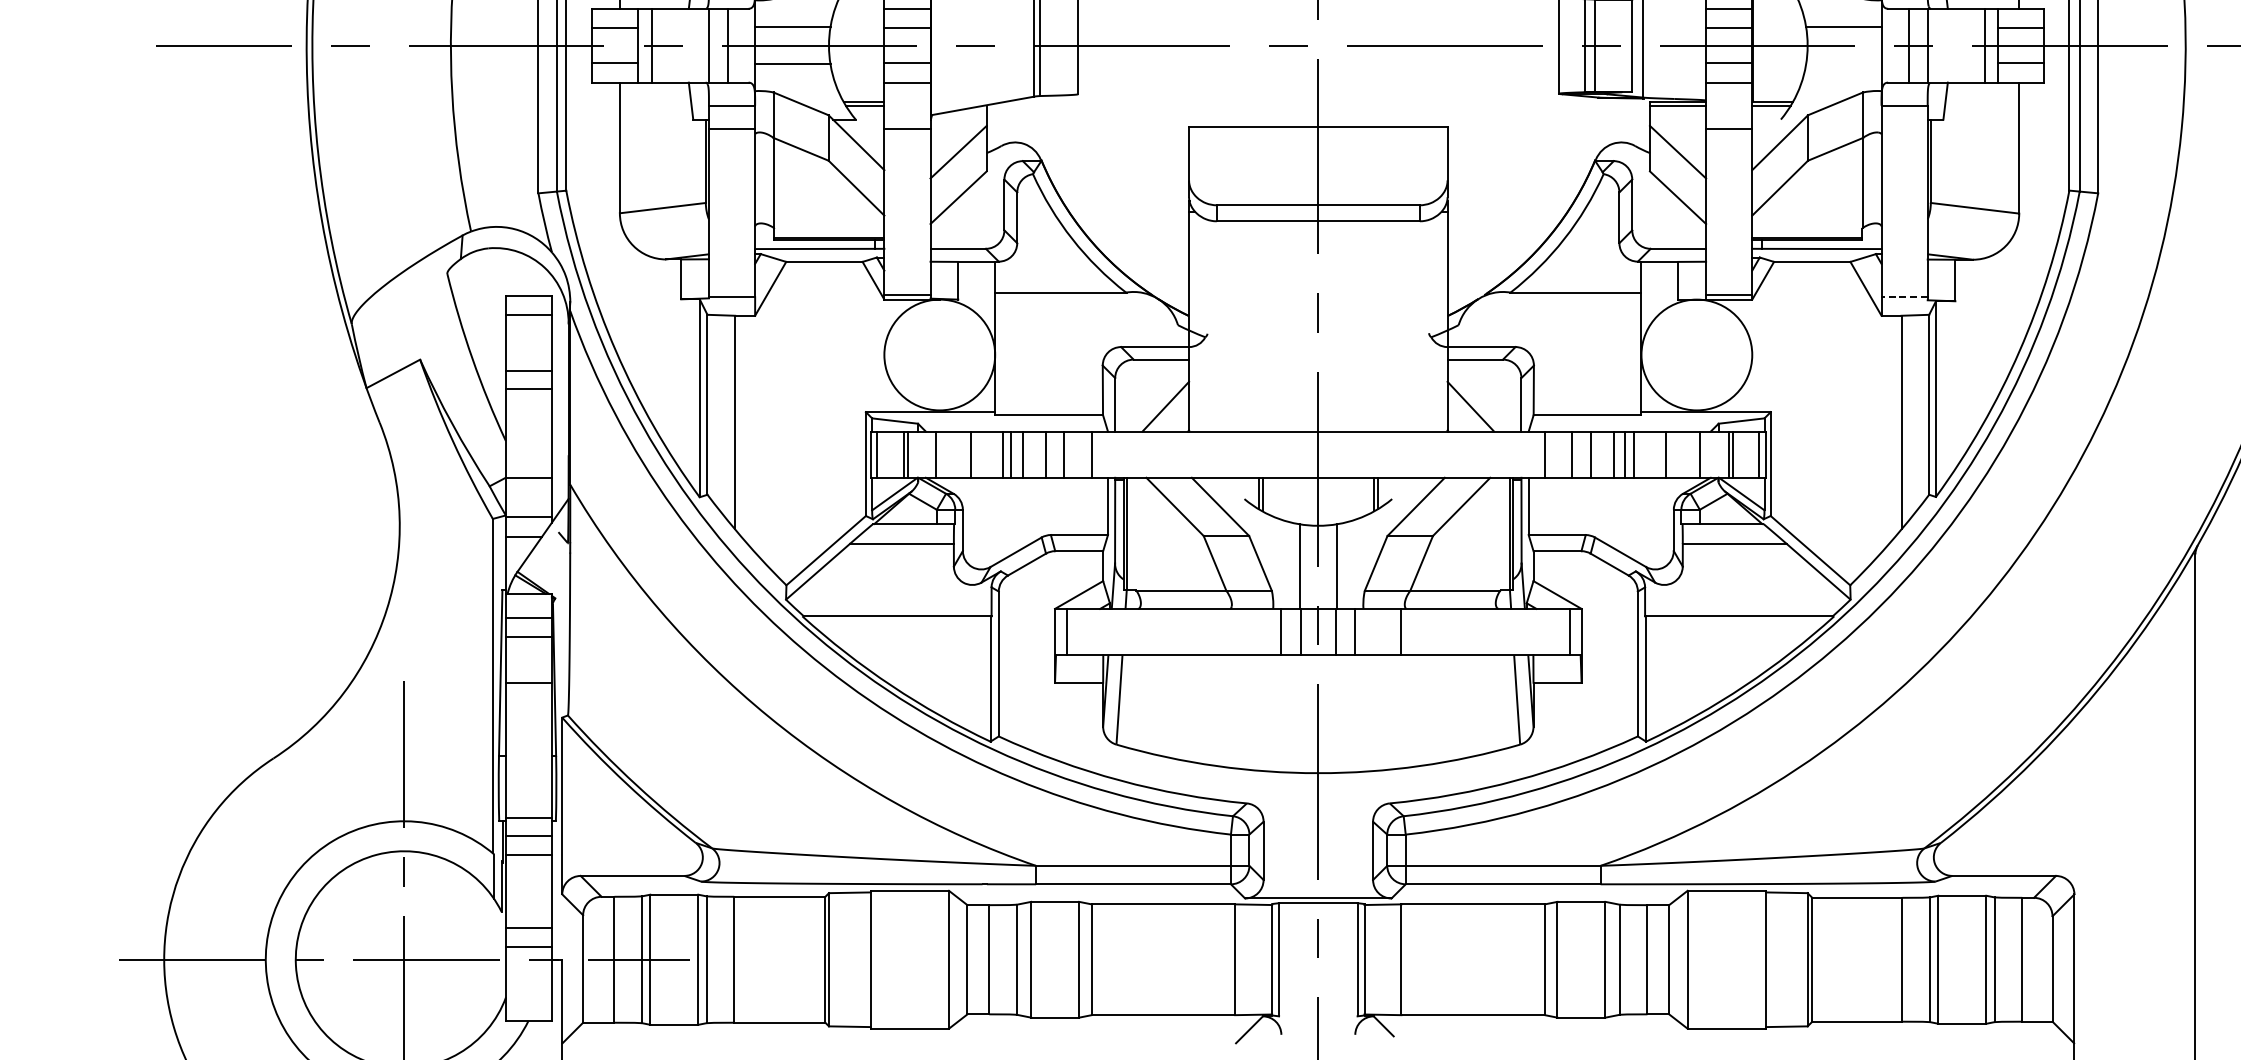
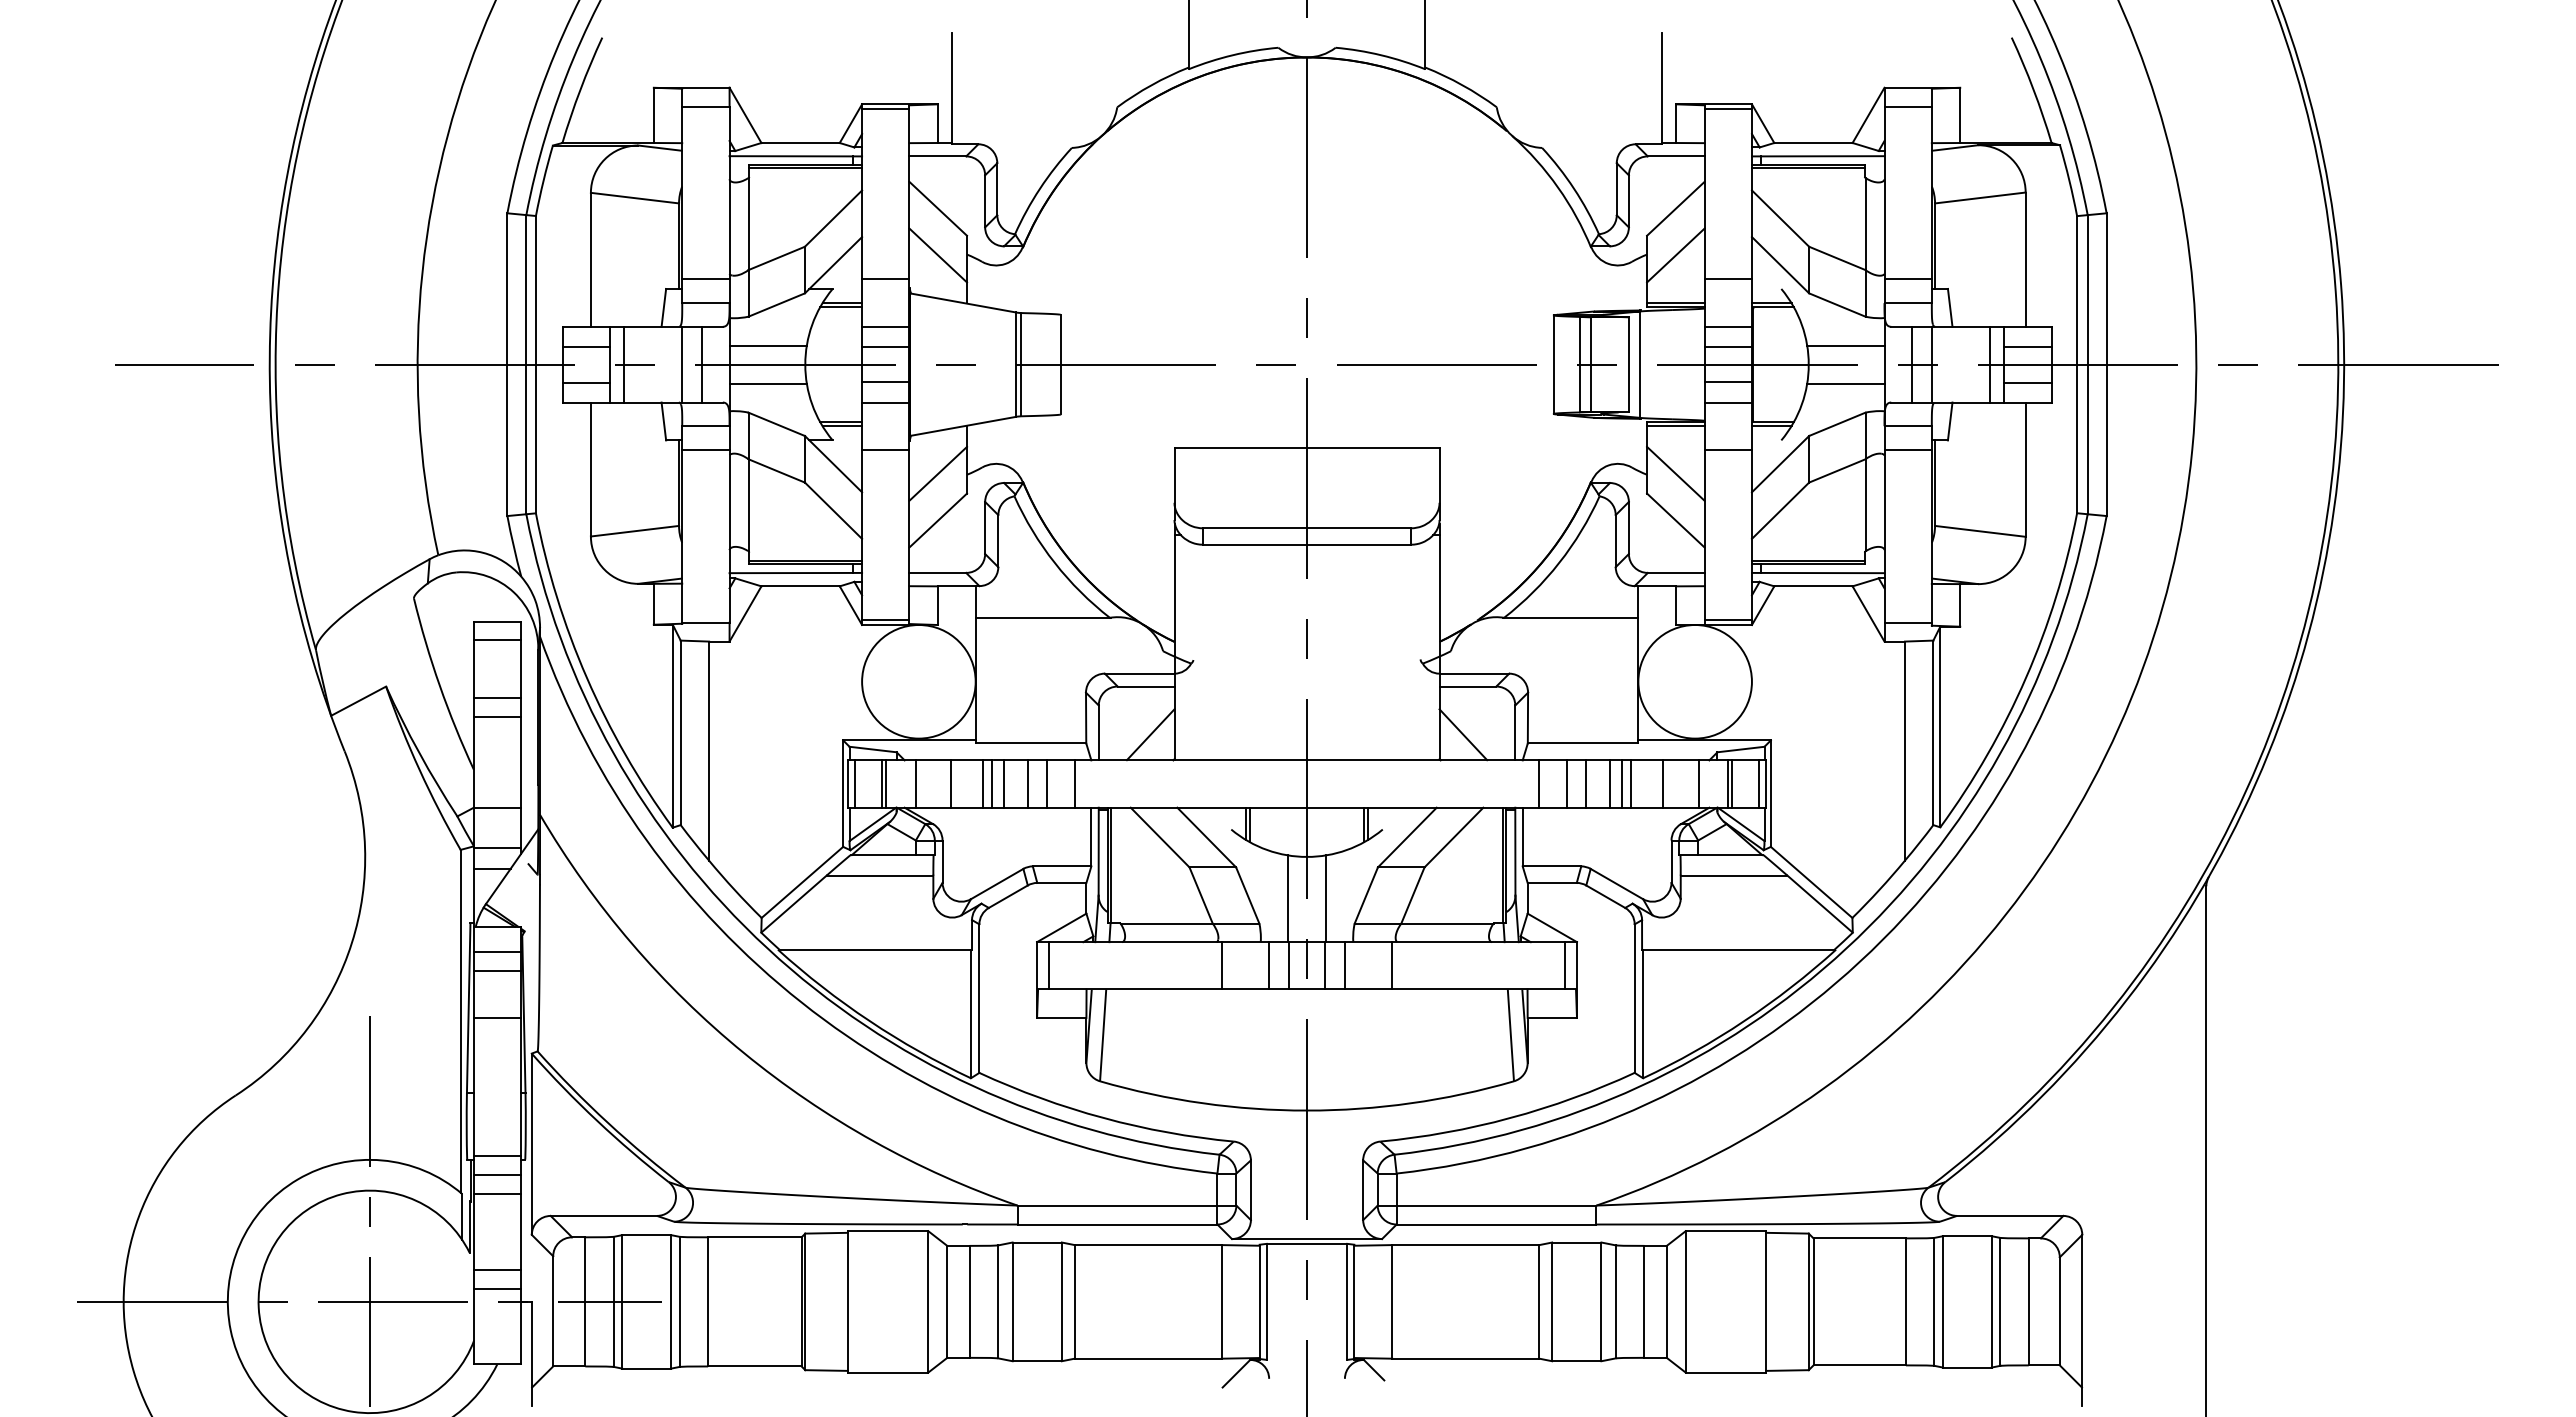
line: (1843, 64) -> (1845, 383), added
line: (1903, 128) -> (1907, 449), added
line: (1904, 297) -> (1908, 622), dashed -> solid
line: (1234, 631) -> (1221, 965), added

